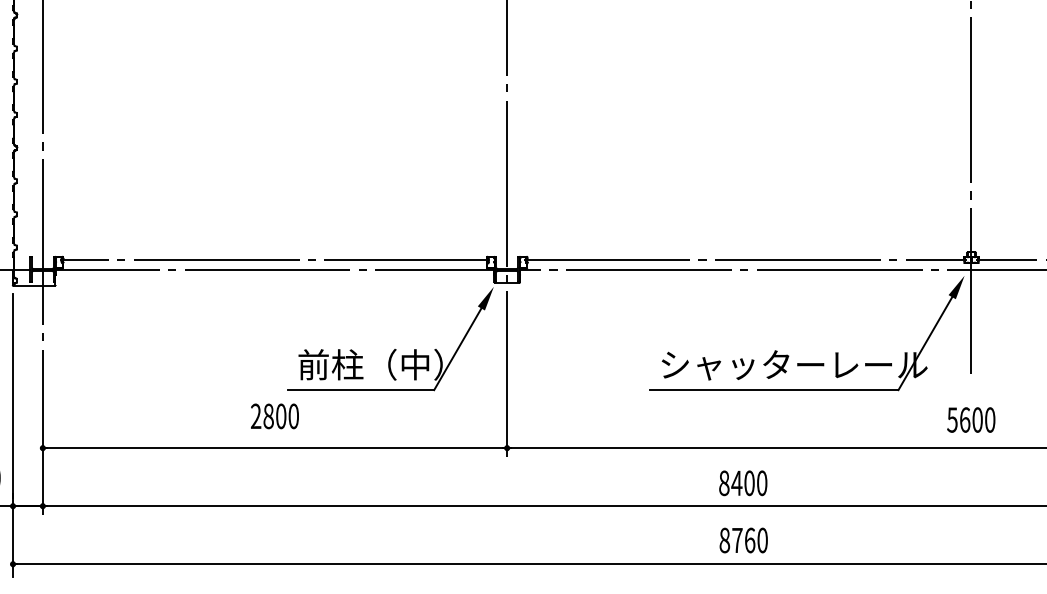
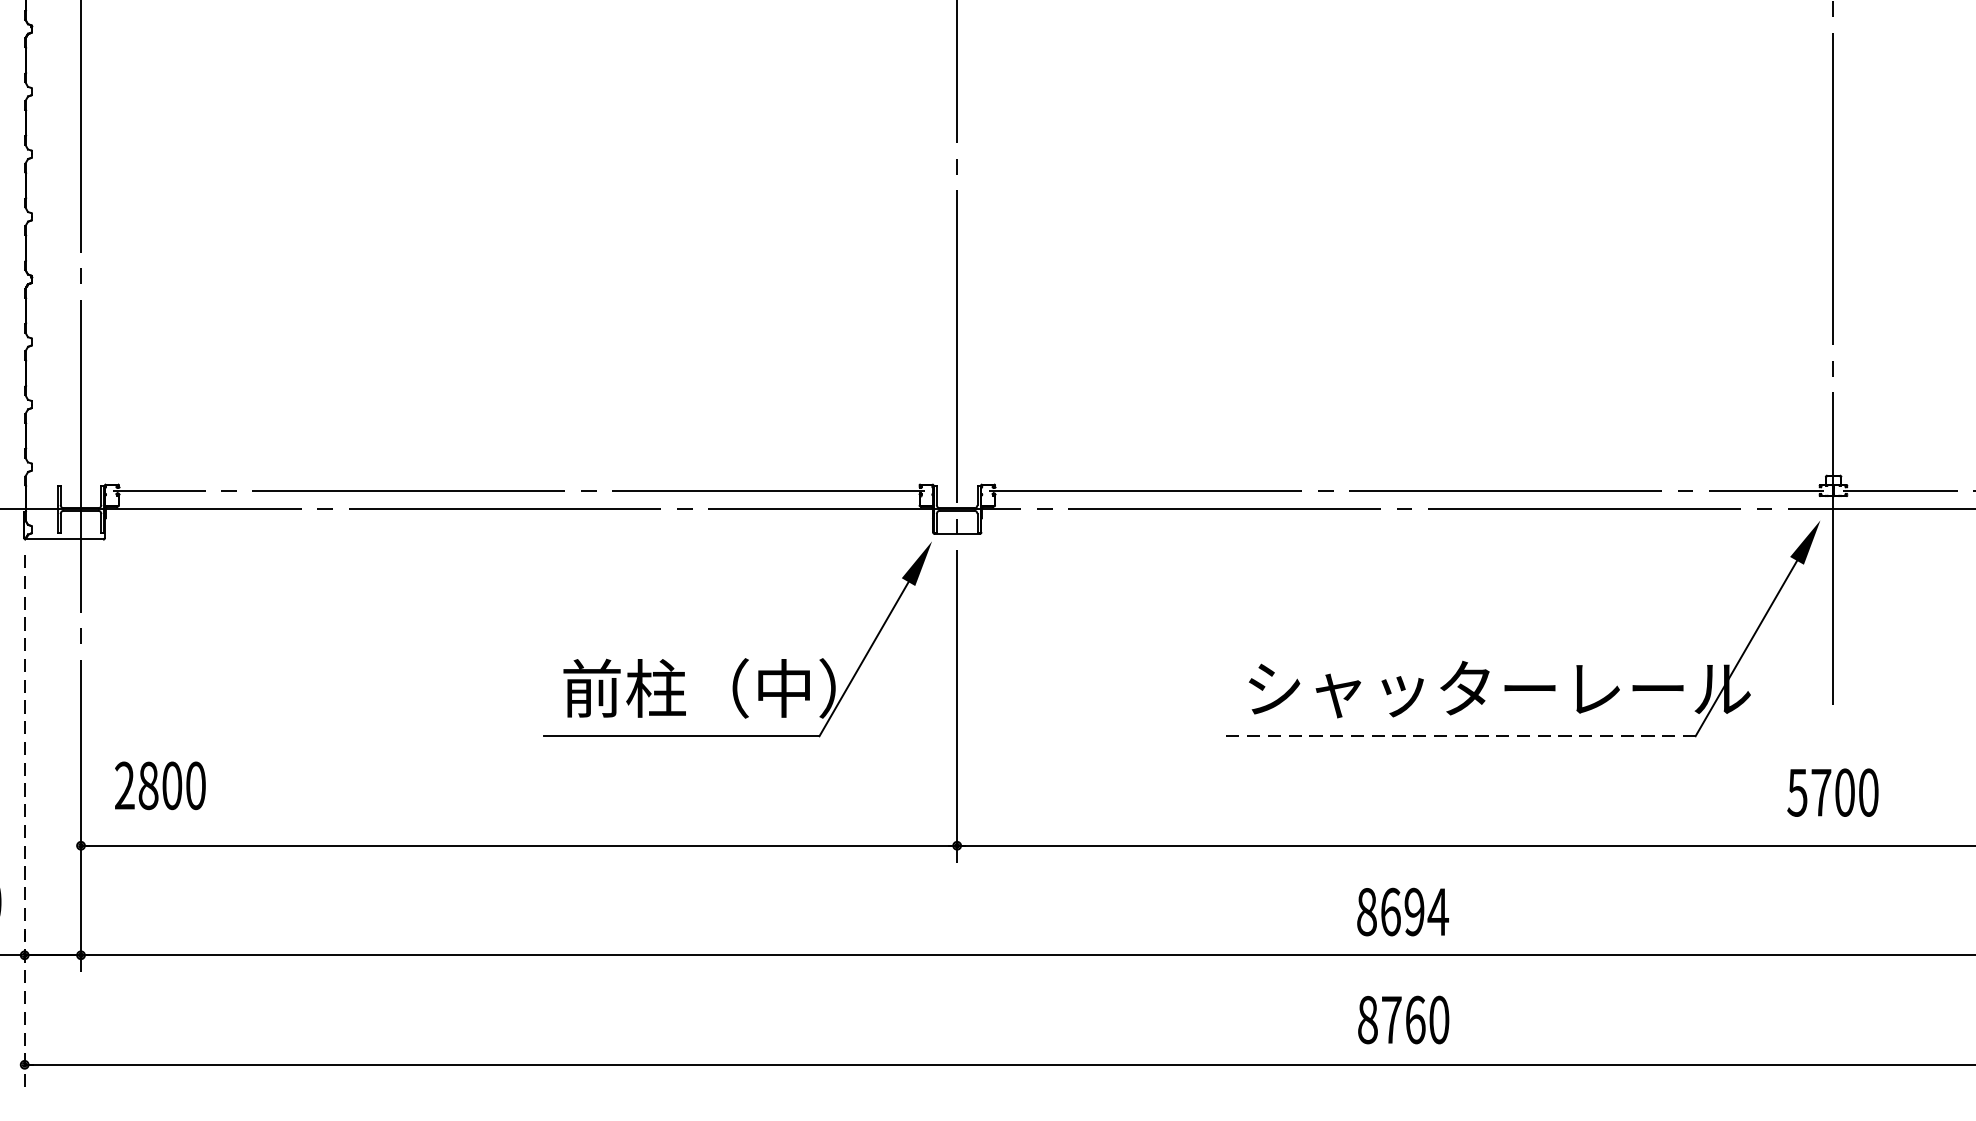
line: (774, 390) -> (1461, 736), solid -> dashed
text: (274, 416) -> (159, 786), moved
text: (965, 419) -> (1822, 791), 5600 -> 5700
line: (13, 435) -> (25, 821), solid -> dashed
text: (749, 483) -> (1414, 912), 8400 -> 8694

